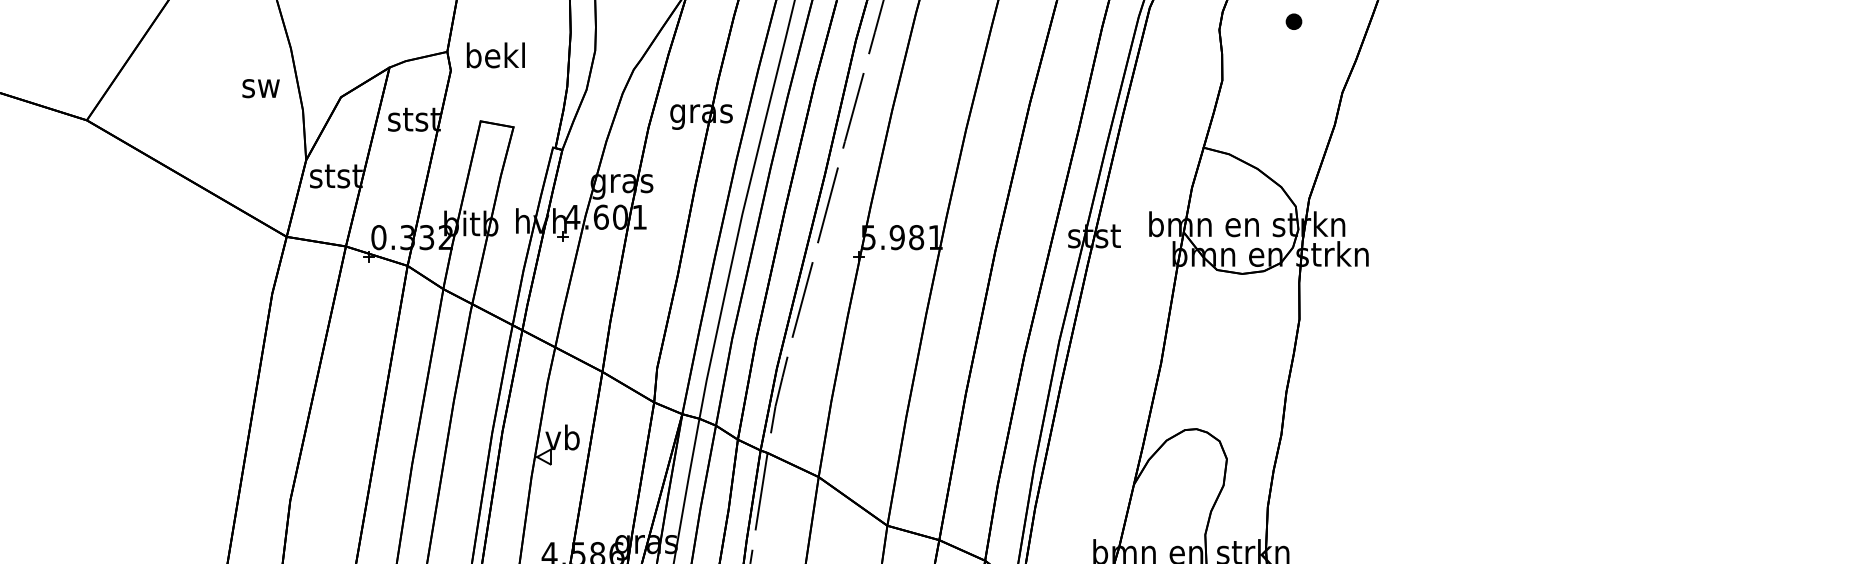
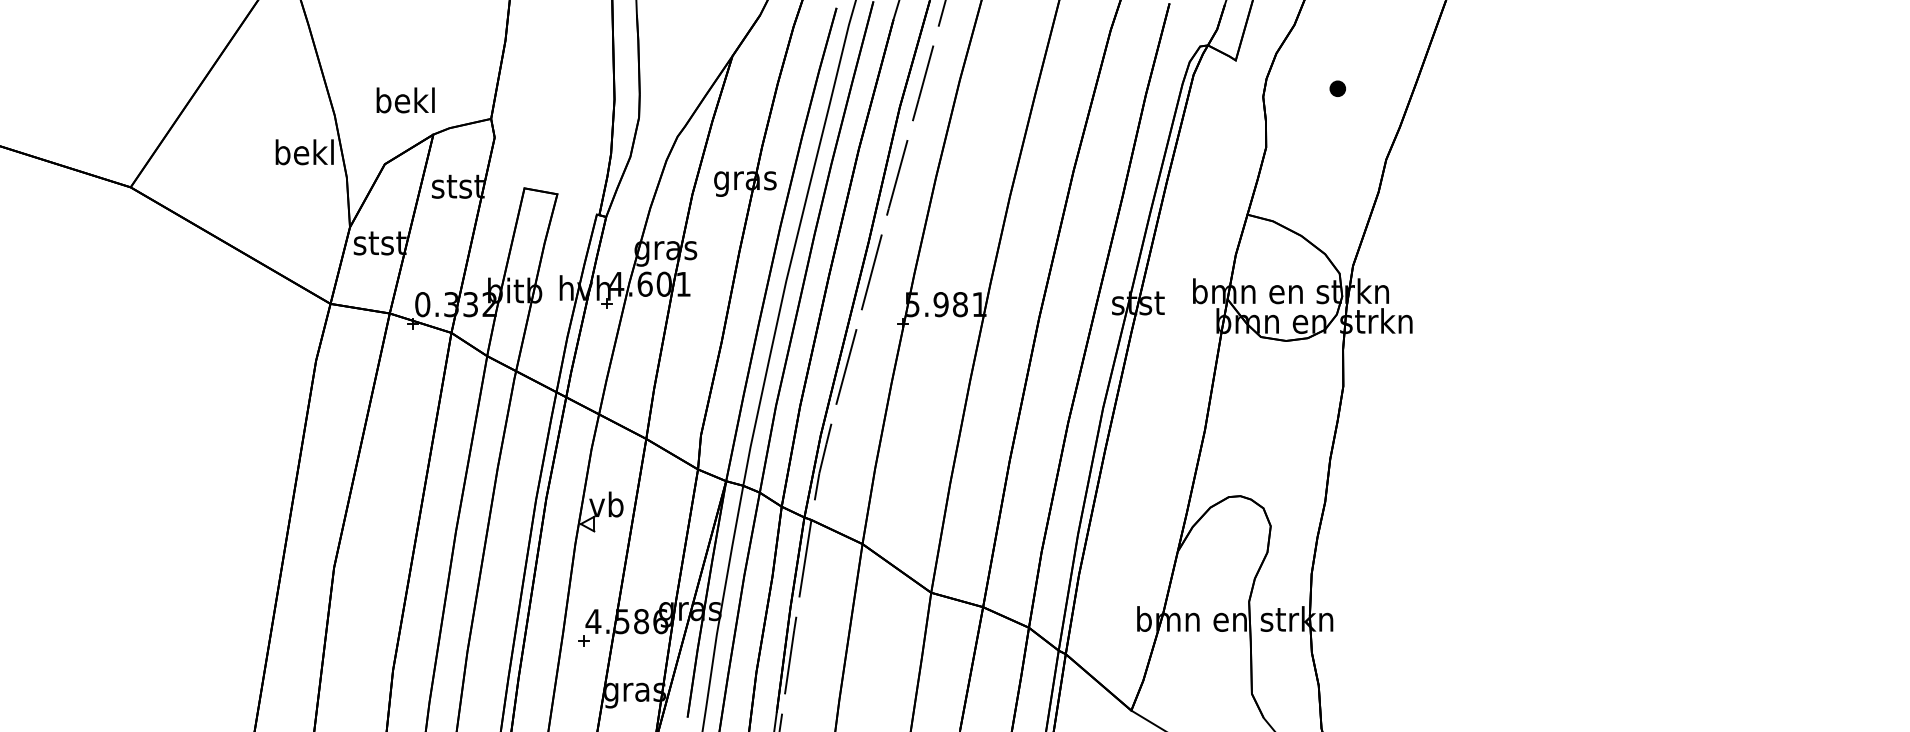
text: (495, 55) -> (405, 100), moved
text: (260, 85) -> (304, 152), sw -> bekl

